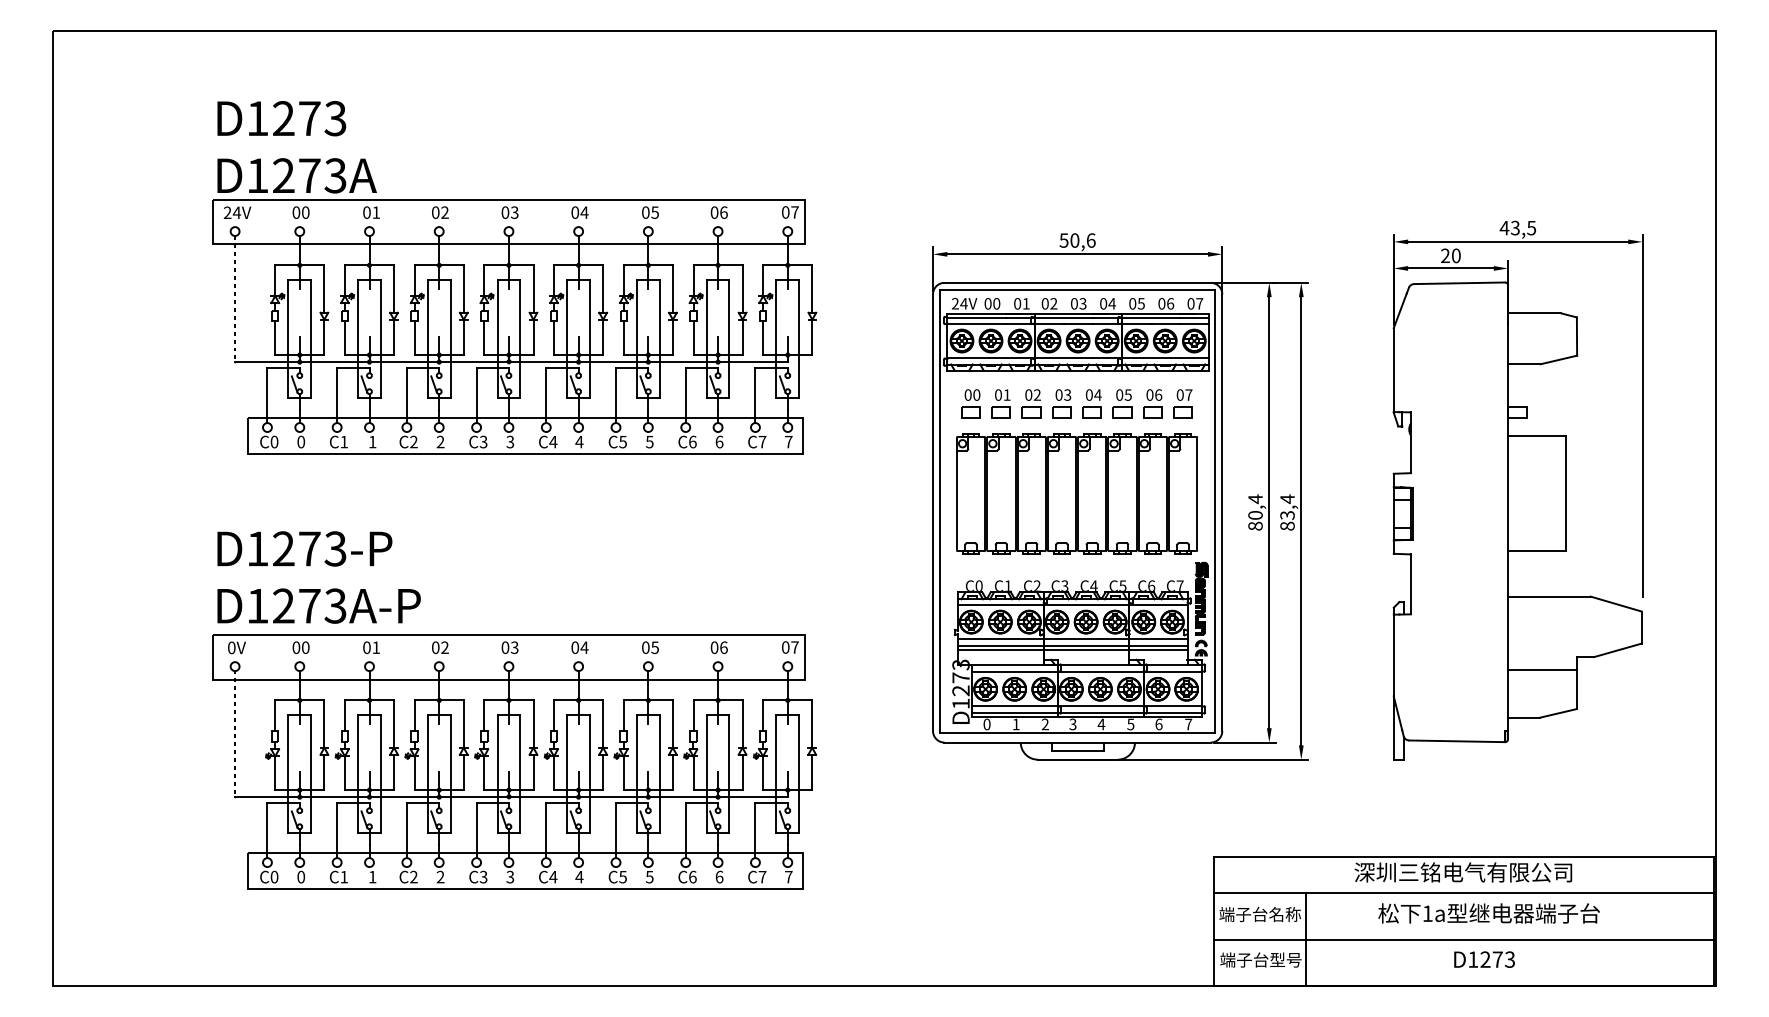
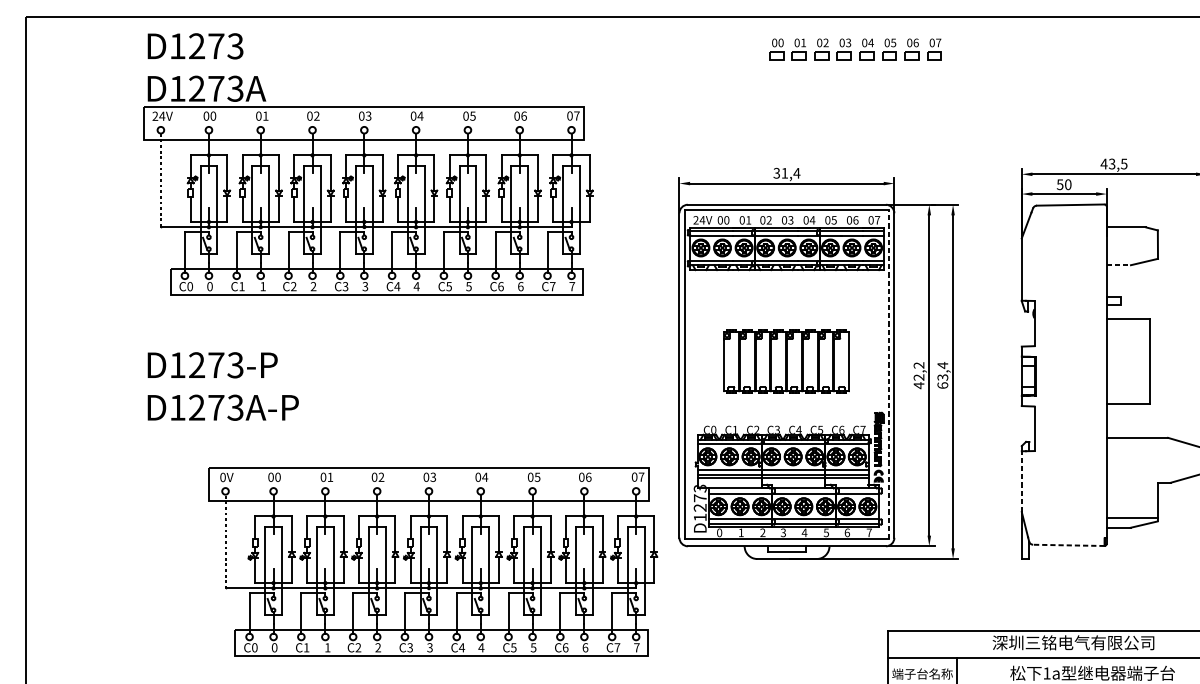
text: (1077, 240) -> (786, 173), 50,6 -> 31,4
text: (1444, 255) -> (1059, 184), 20 -> 50
part: (514, 277) -> (368, 164), moved
line: (1524, 364) -> (1118, 265), solid -> dashed
part: (1076, 403) -> (855, 49), moved
part: (1077, 493) -> (786, 361), size x0.7
line: (1214, 511) -> (888, 374), solid -> dashed
text: (1255, 512) -> (919, 375), 80,4 -> 42,2
text: (1287, 525) -> (942, 385), 83,4 -> 63,4
text: (318, 577) -> (222, 386), moved
line: (1393, 655) -> (1021, 481), solid -> dashed
line: (1541, 670) -> (1131, 518), moved
line: (1456, 741) -> (1068, 545), solid -> dashed
part: (514, 761) -> (433, 561), moved

